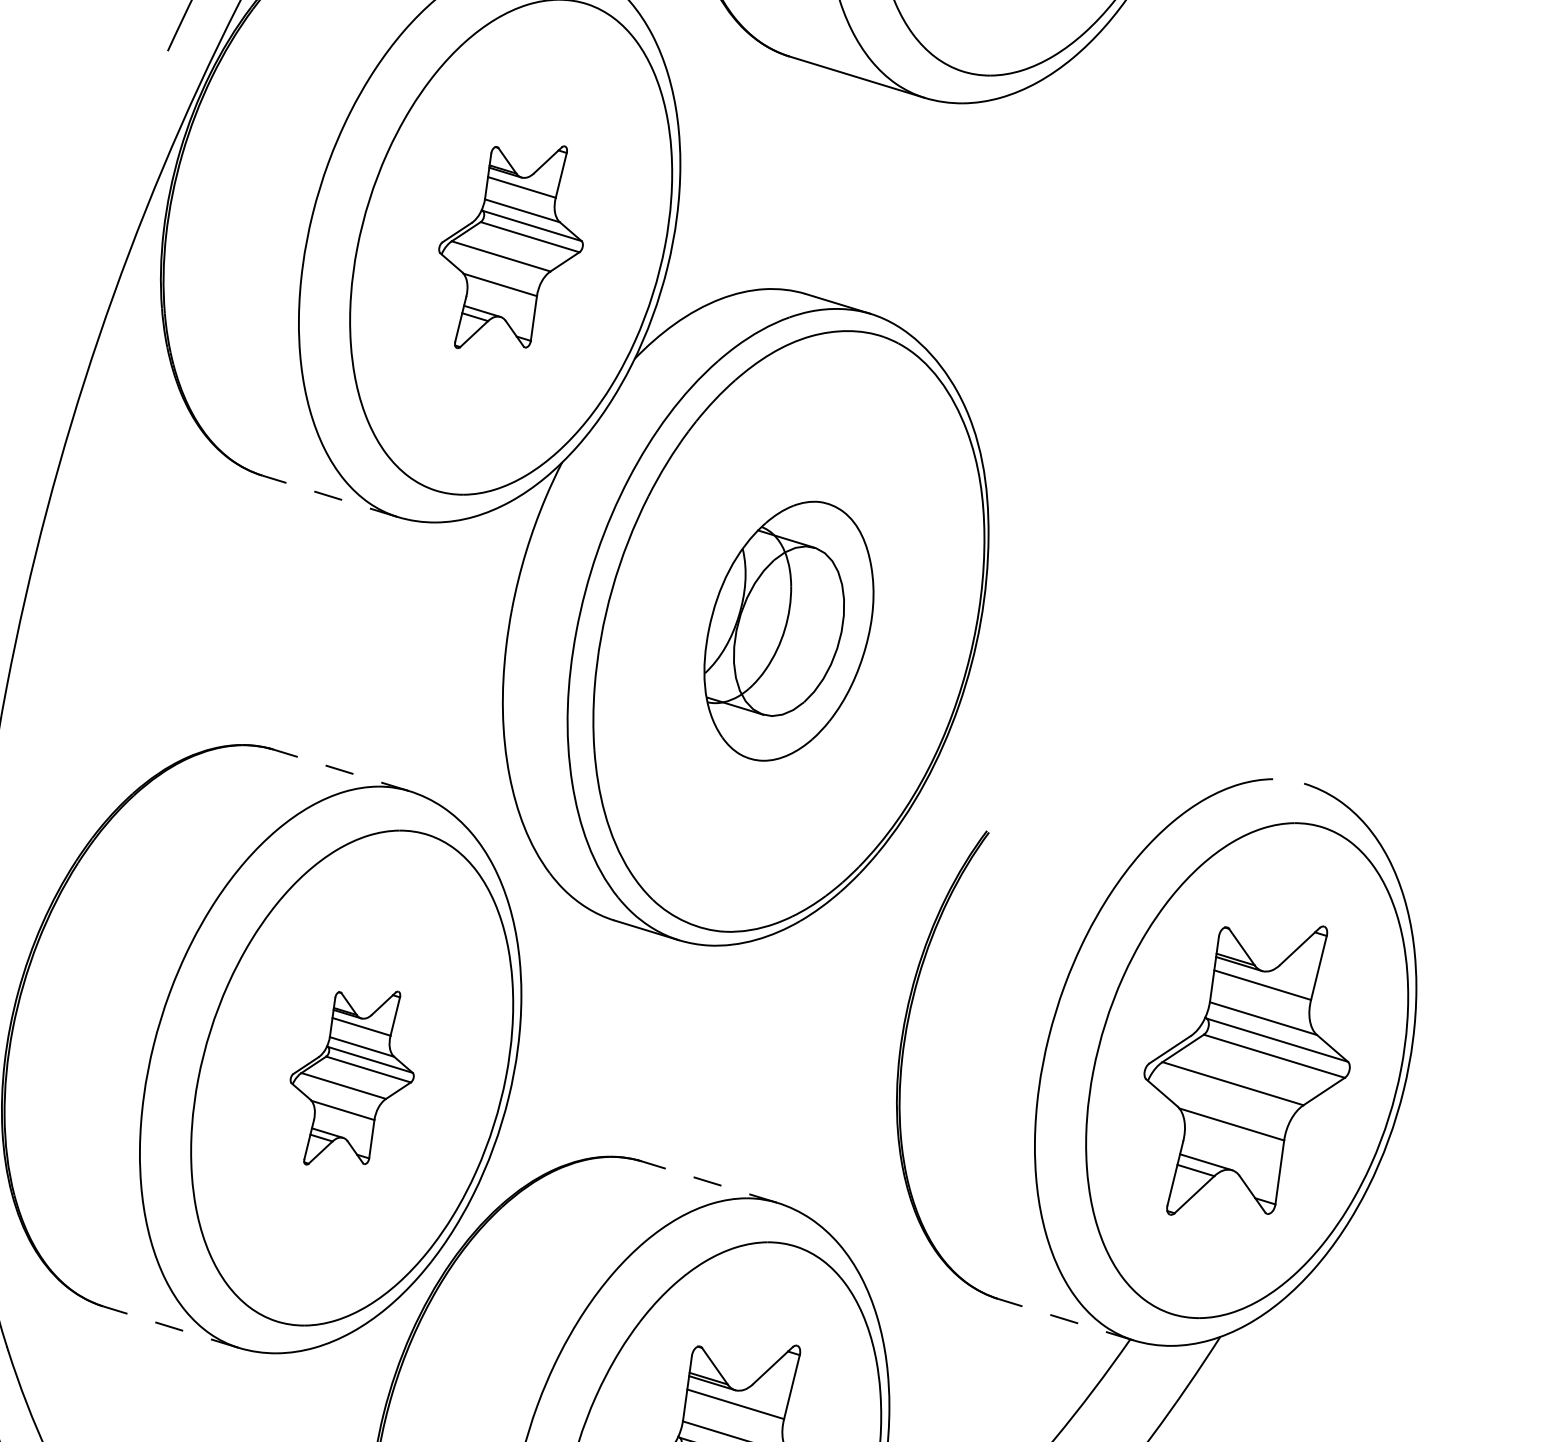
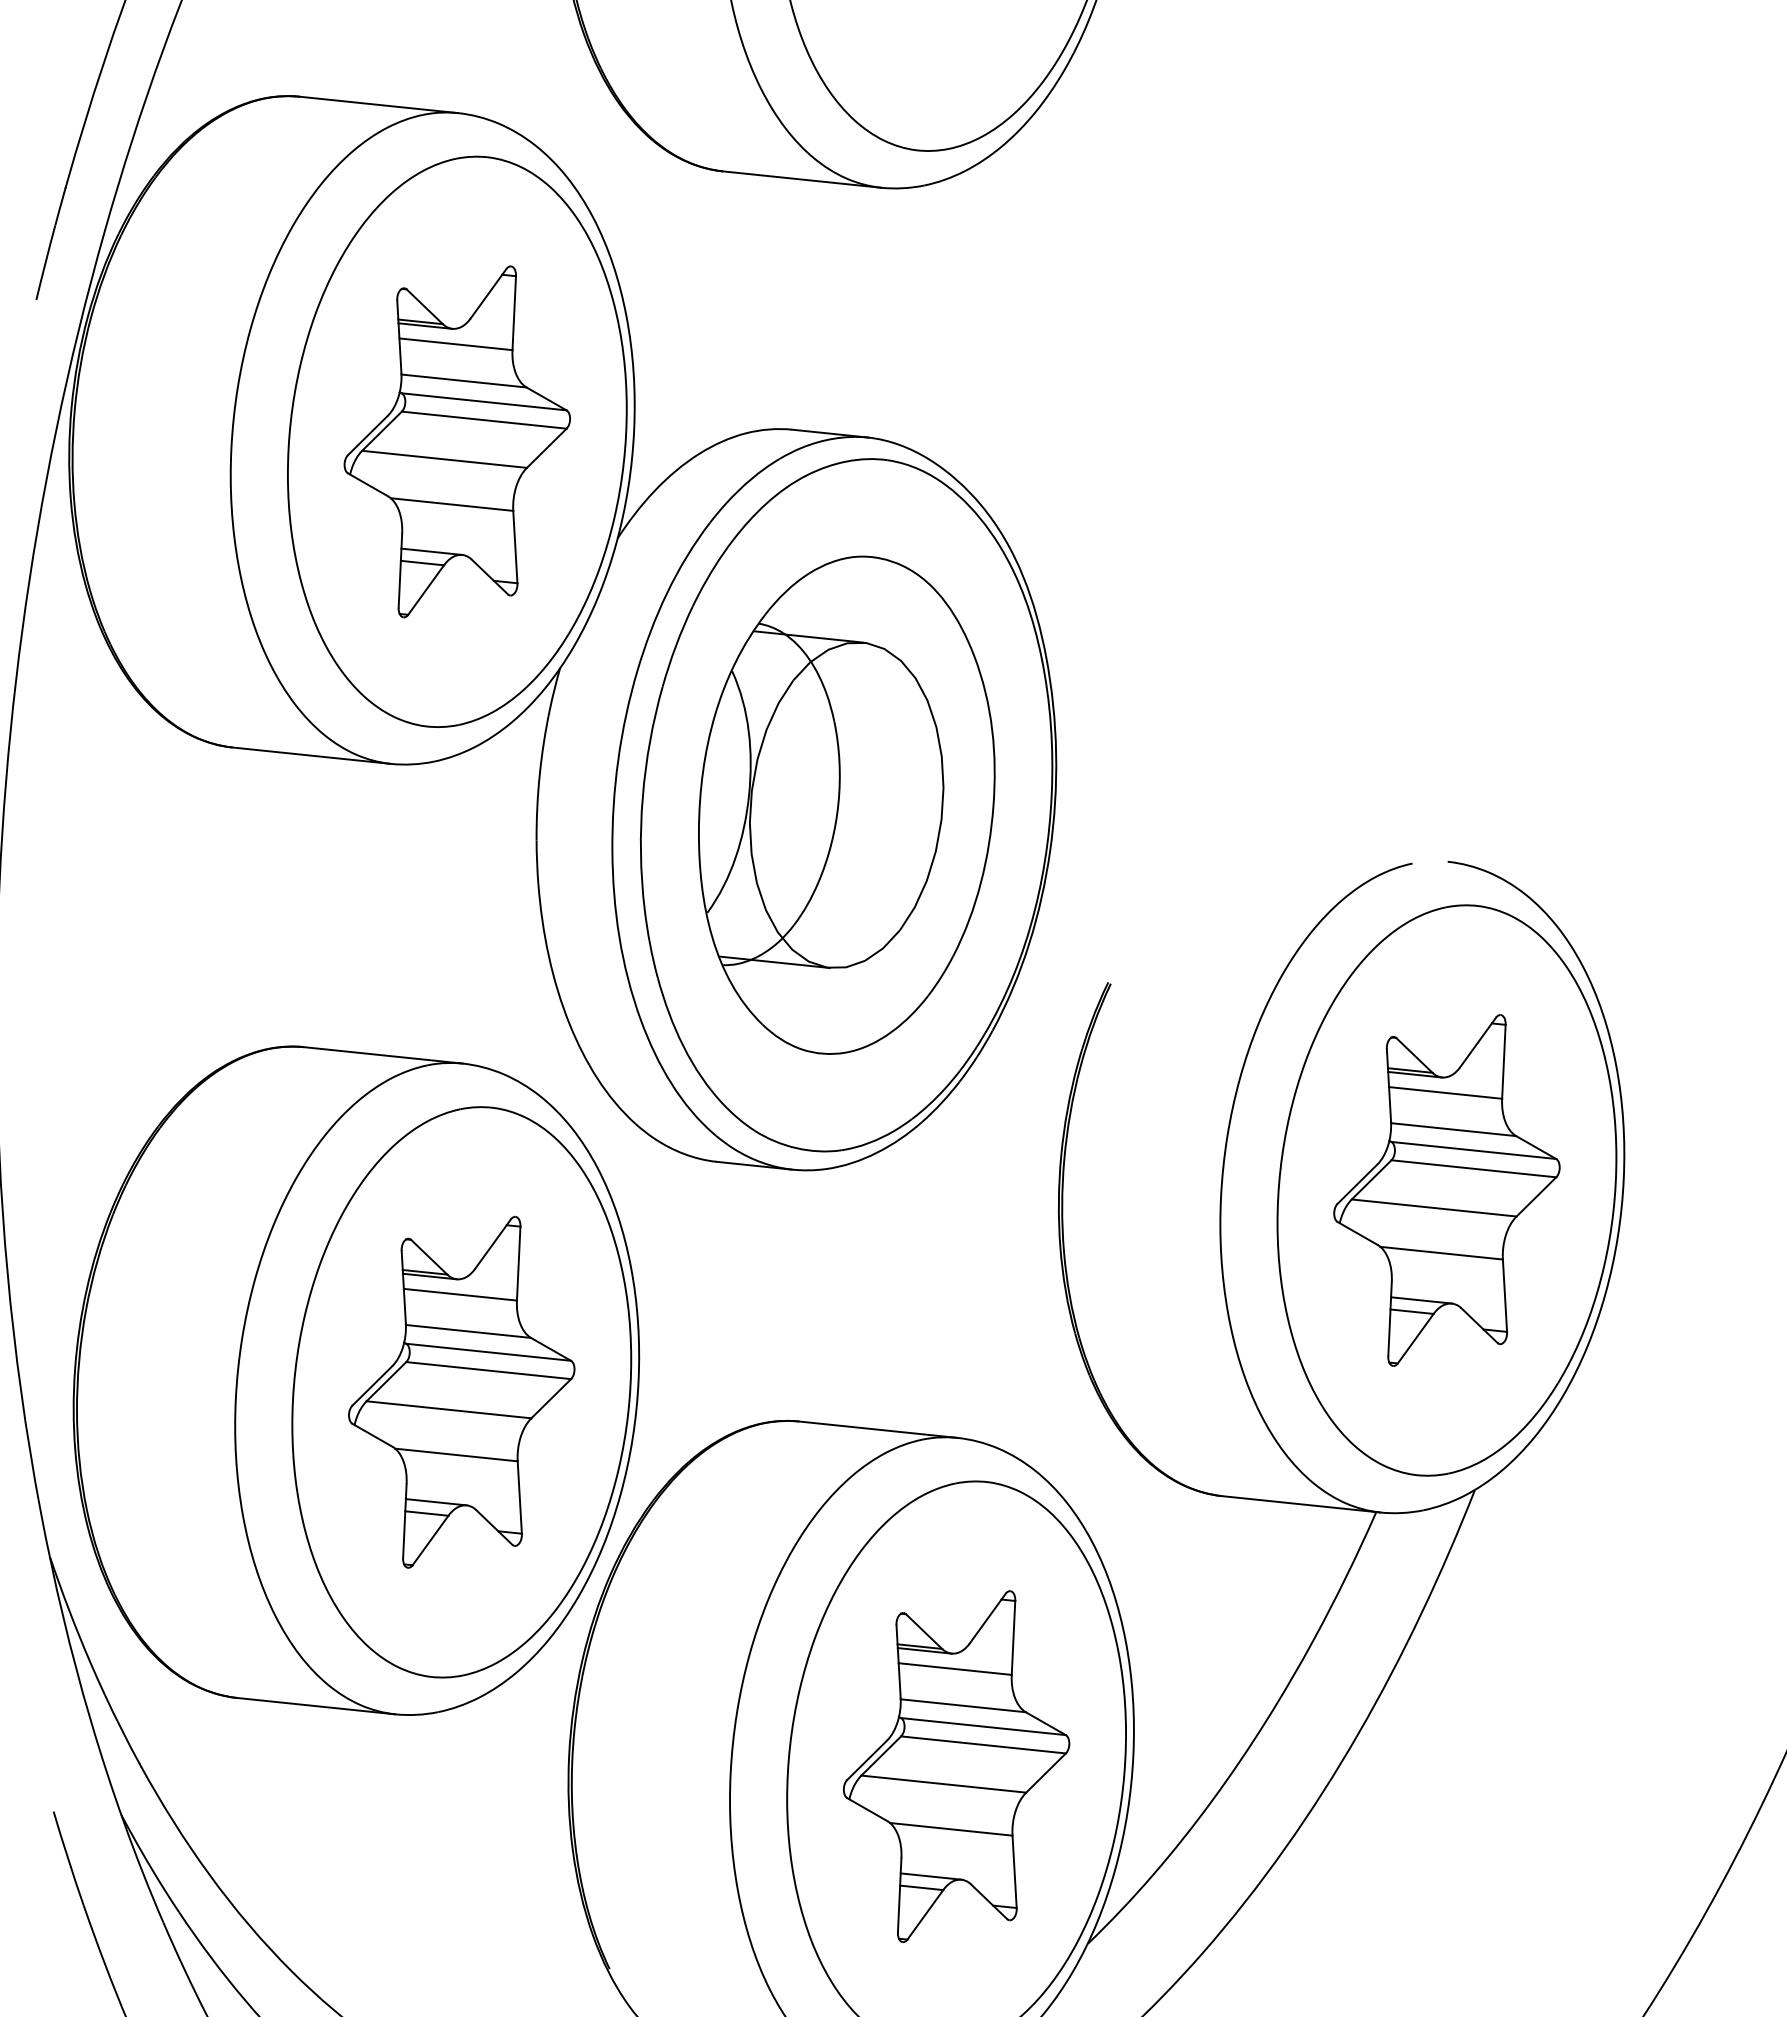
part: (510, 246) -> (456, 441), size x1.43
line: (330, 496) -> (311, 755), dashed -> solid
part: (788, 630) -> (846, 804), size x1.67
line: (341, 770) -> (383, 1055), dashed -> solid
part: (351, 1078) -> (461, 1392), size x1.67
line: (709, 1181) -> (878, 1429), dashed -> solid
line: (1066, 1319) -> (1301, 1504), dashed -> solid
line: (171, 1327) -> (316, 1706), dashed -> solid

